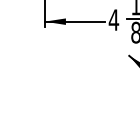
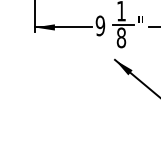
text: (113, 19) -> (100, 25), 4 -> 9

